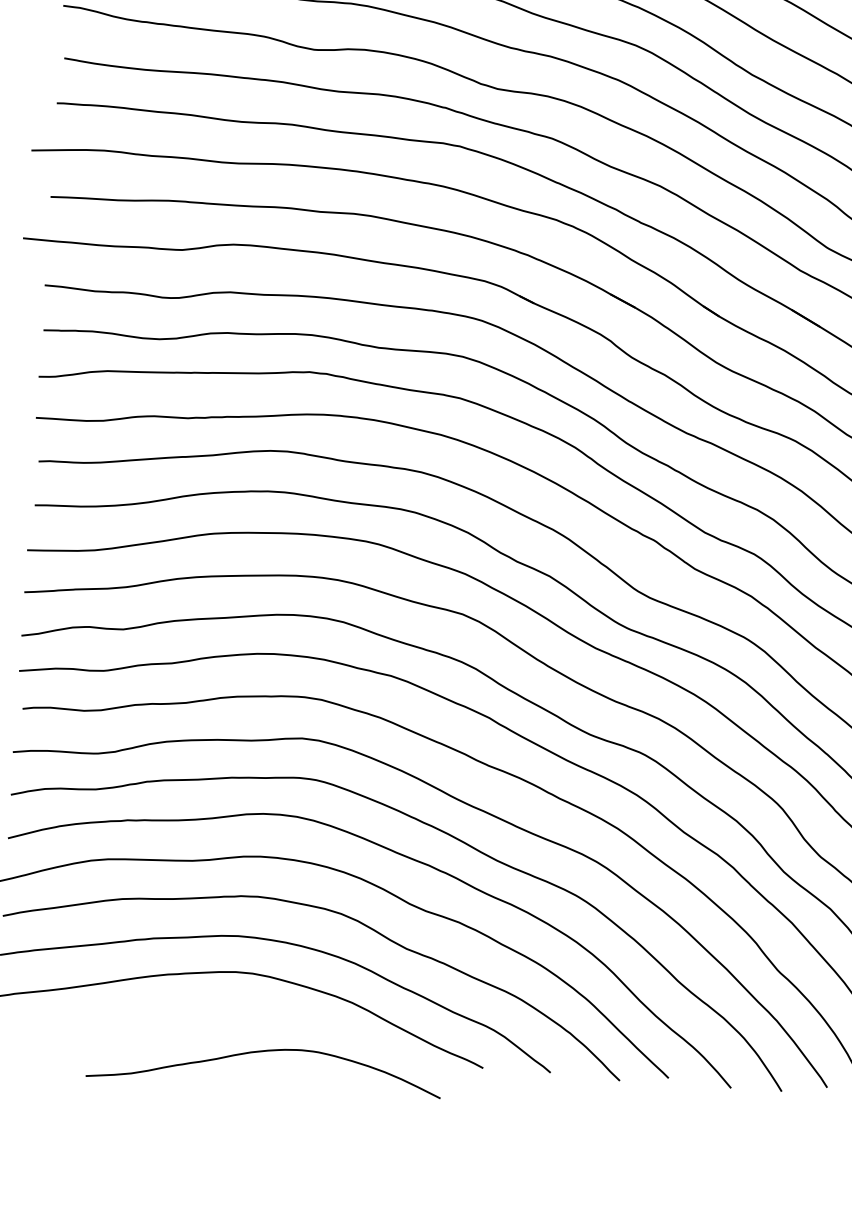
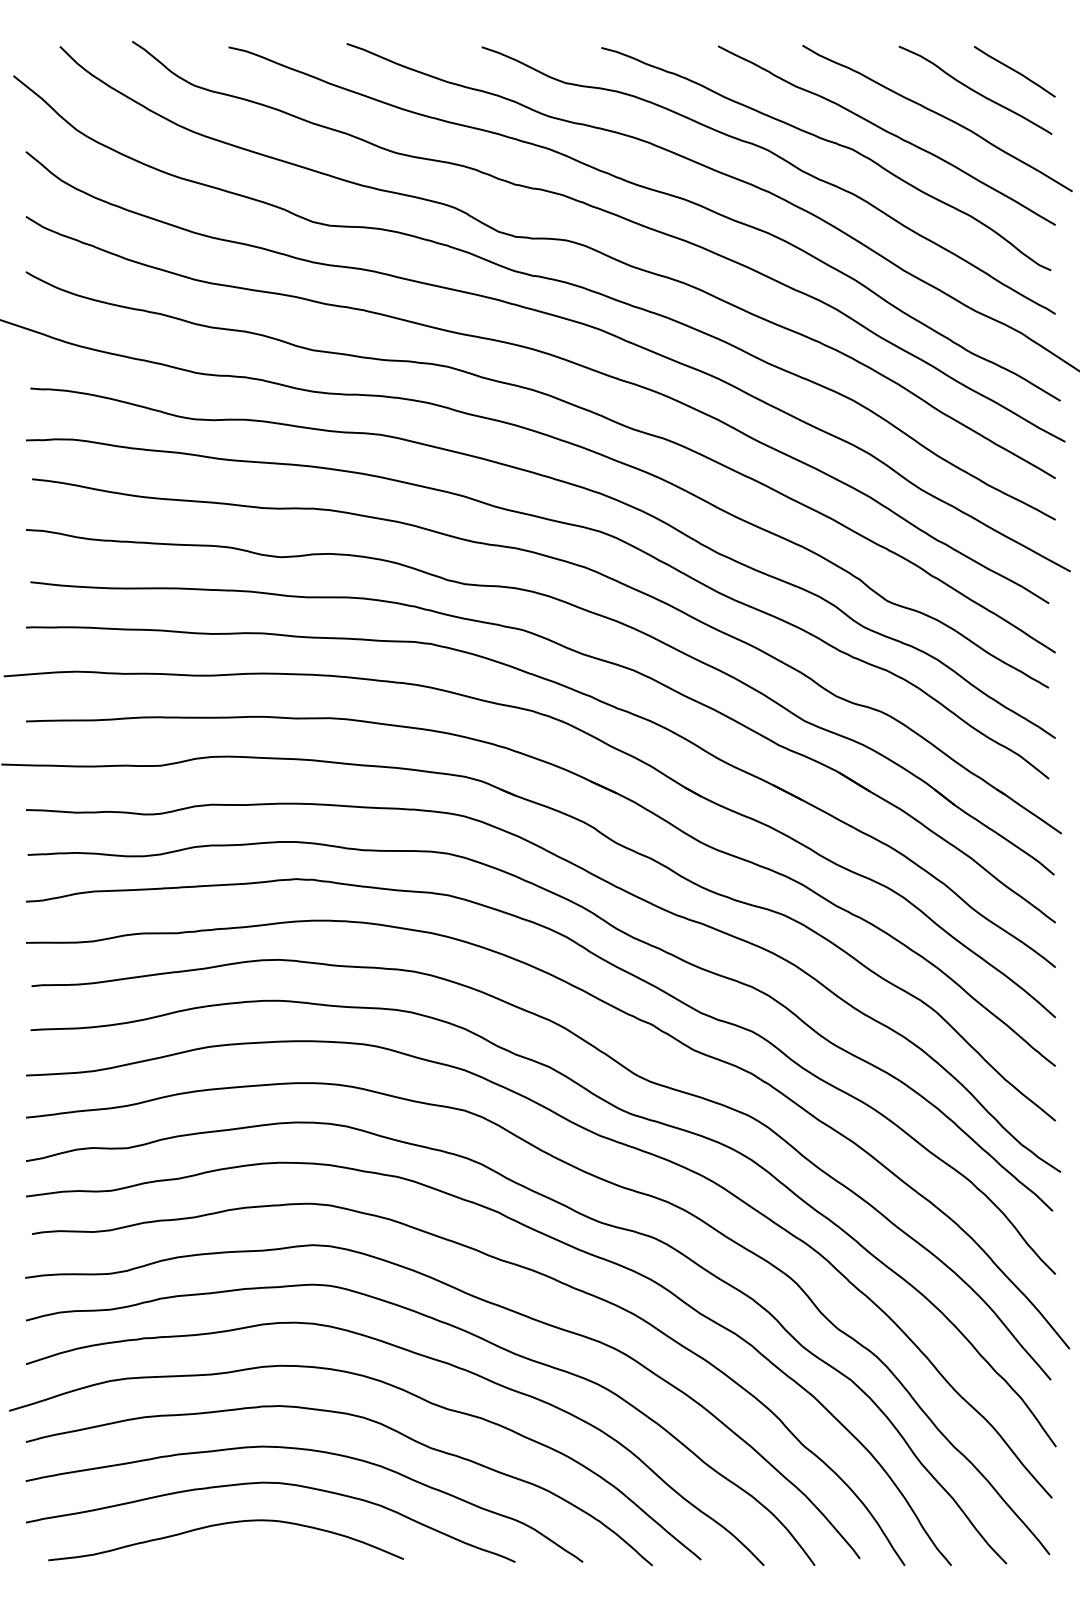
curve: (259, 1052) -> (220, 1525), moved

